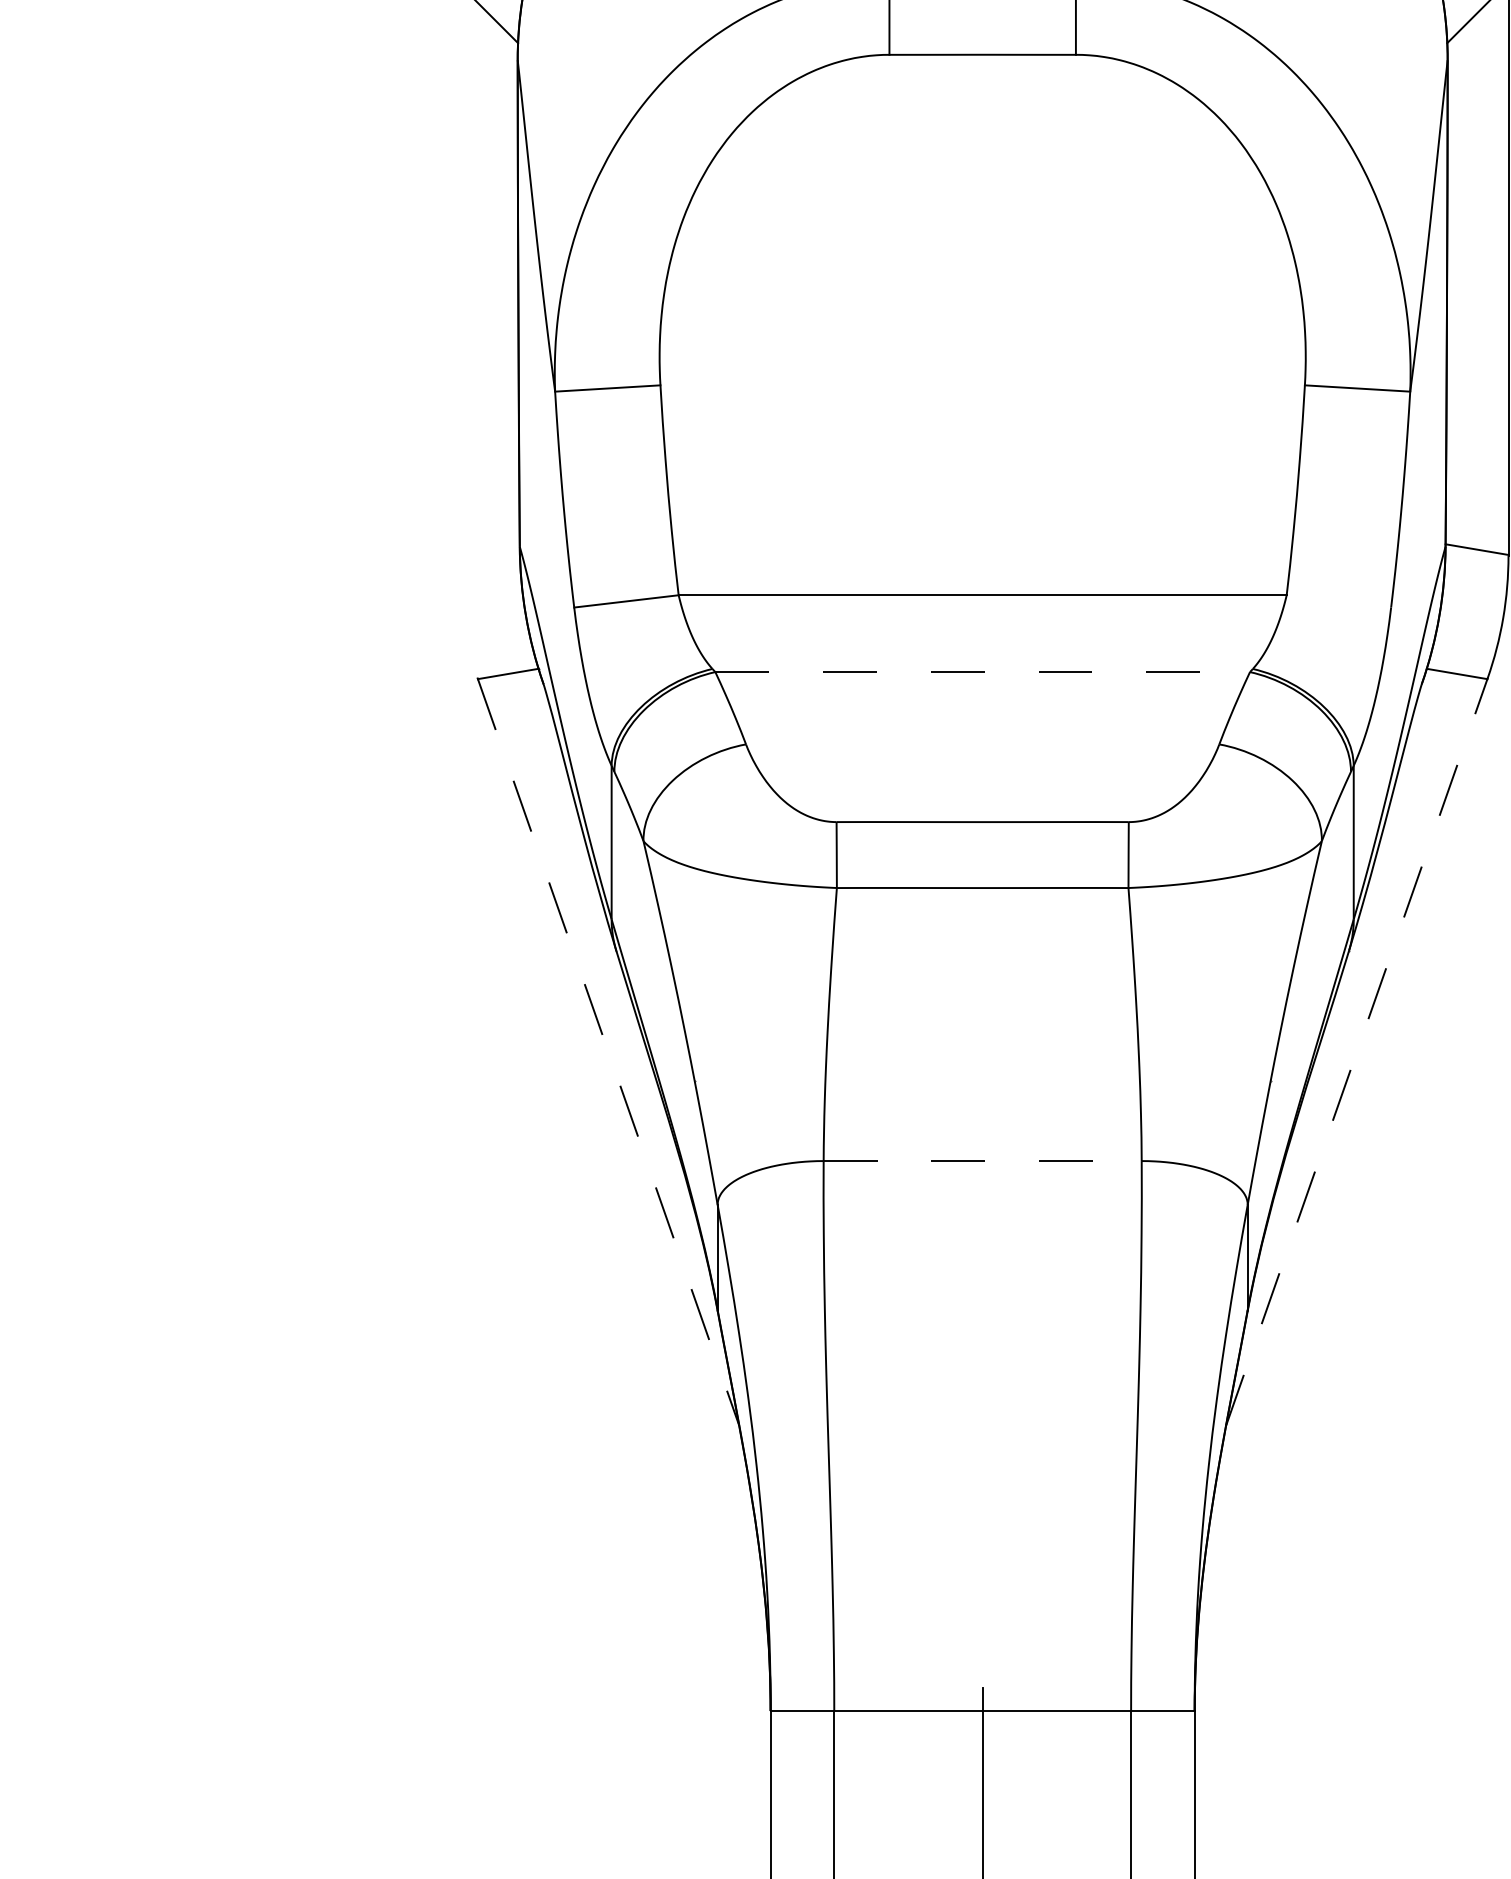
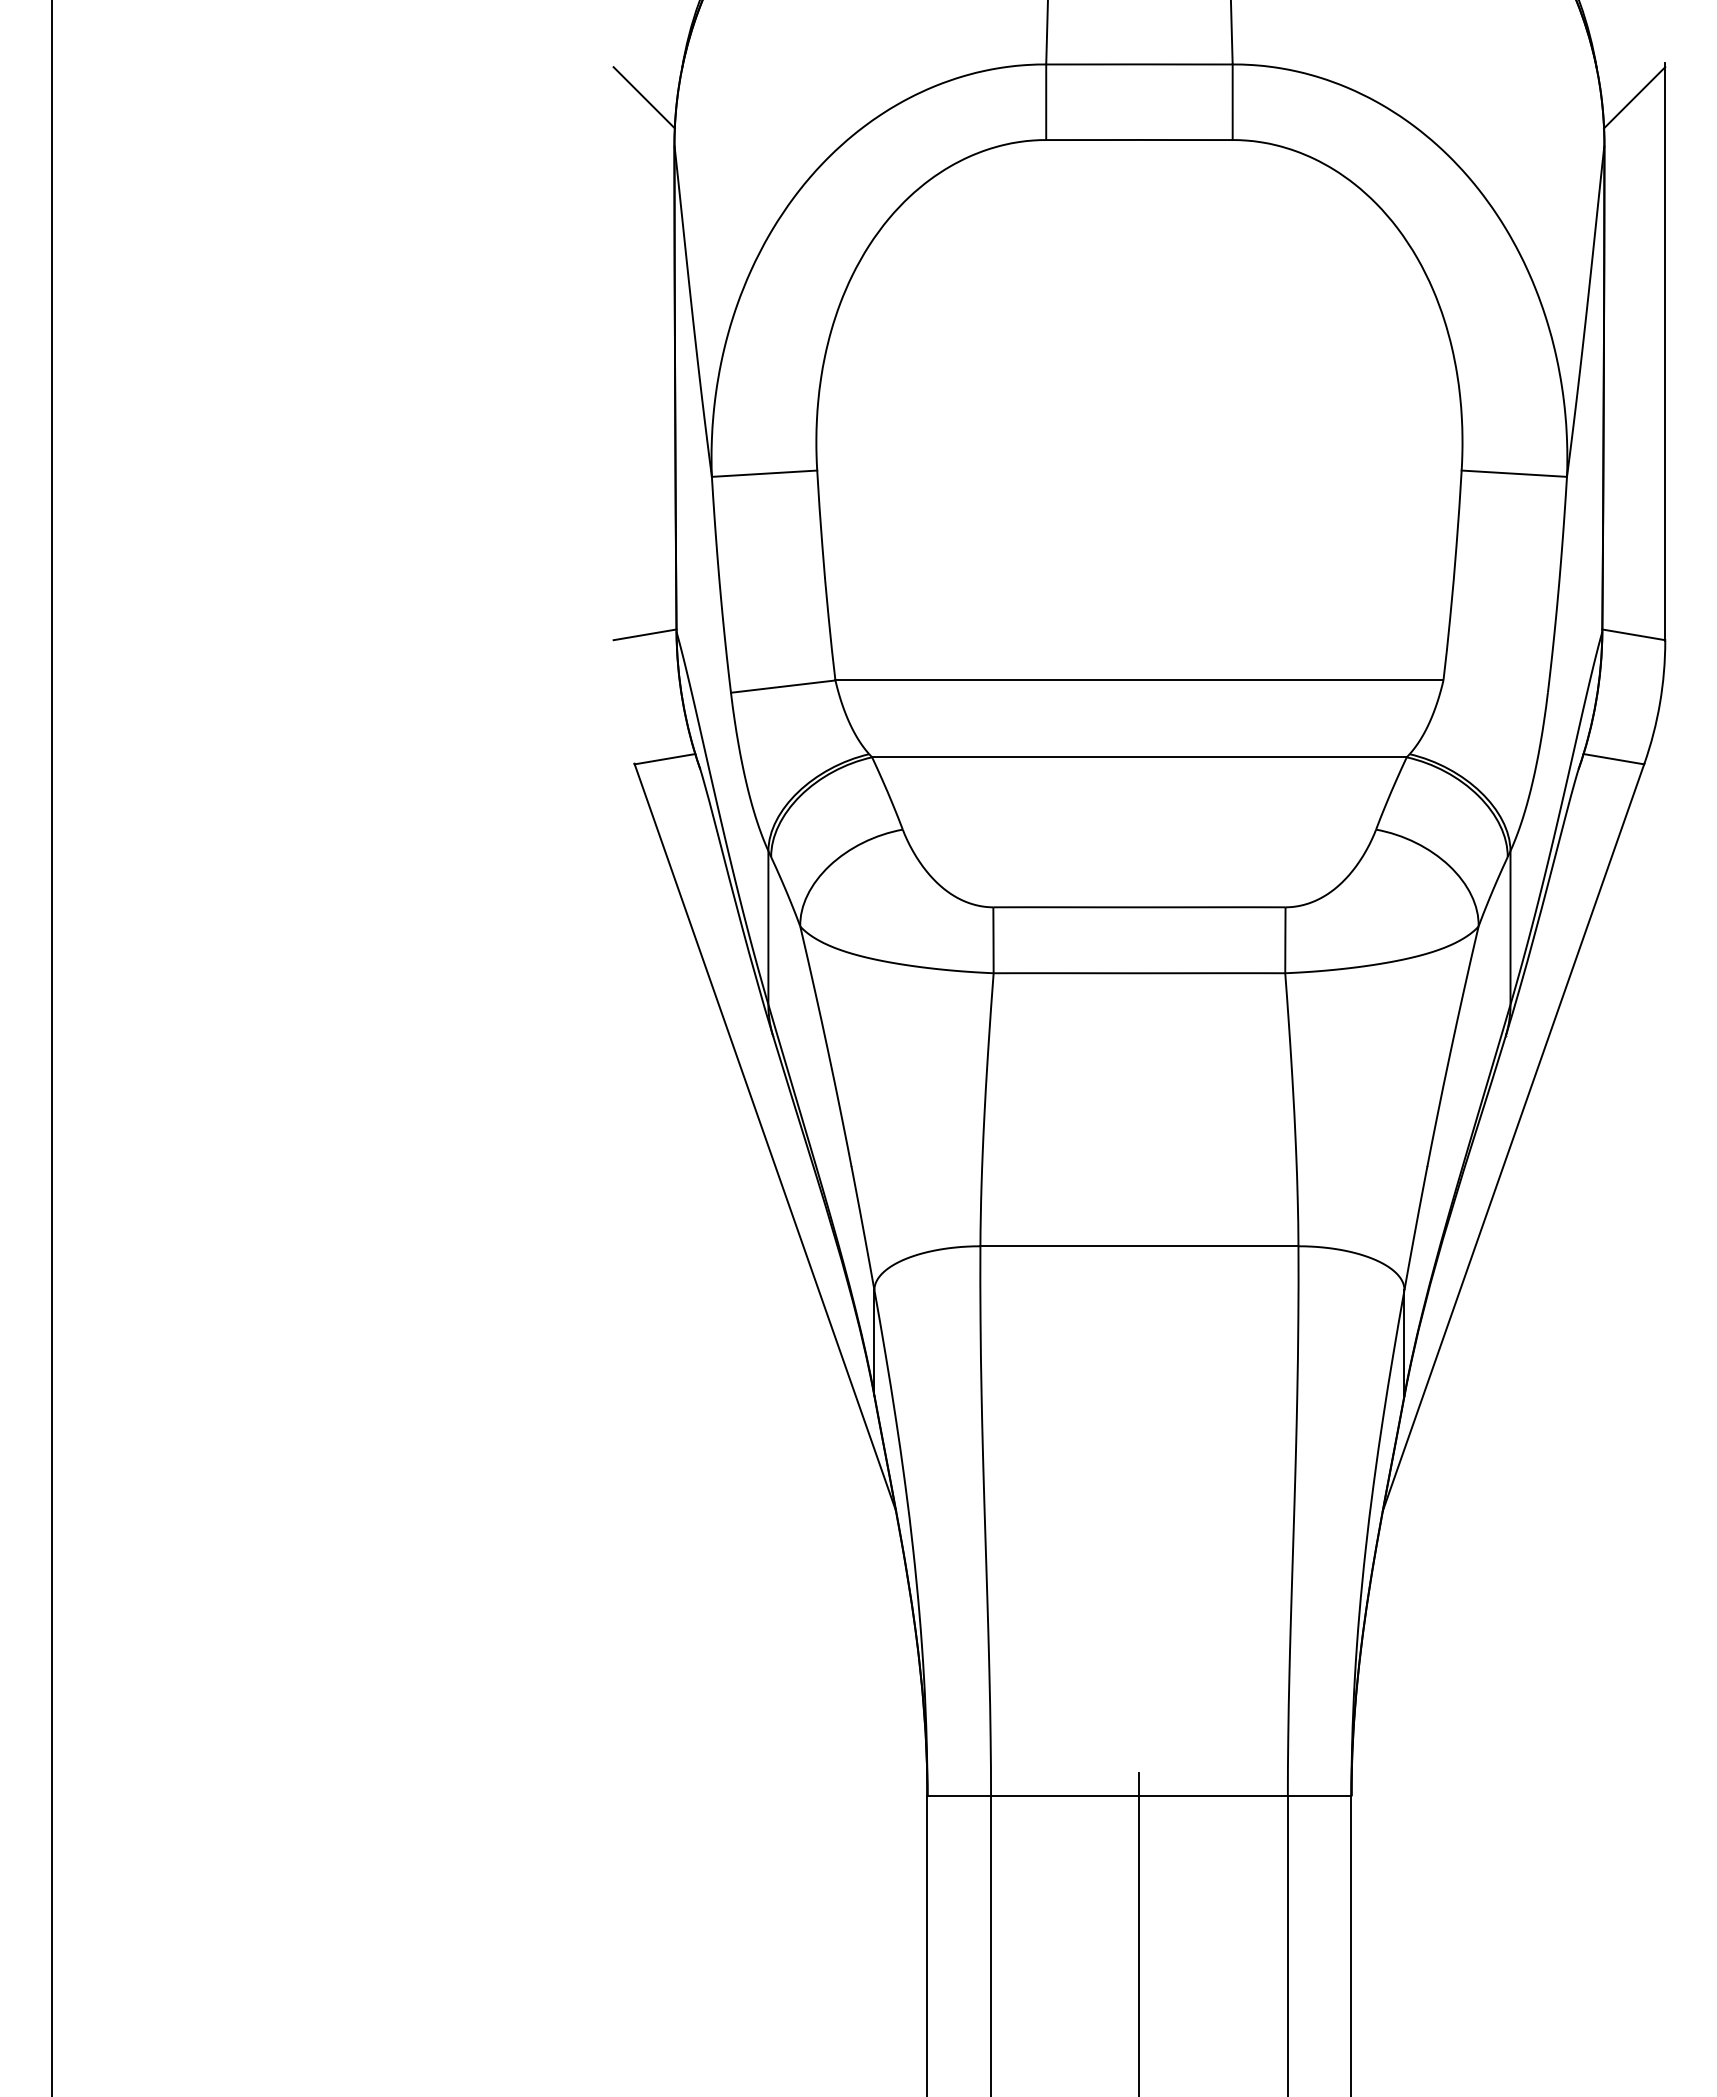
line: (487, 549) -> (644, 634), added
line: (982, 672) -> (1139, 757), dashed -> solid
line: (608, 1052) -> (765, 1137), dashed -> solid
line: (1356, 1052) -> (1513, 1137), dashed -> solid
line: (982, 1161) -> (1139, 1246), dashed -> solid

